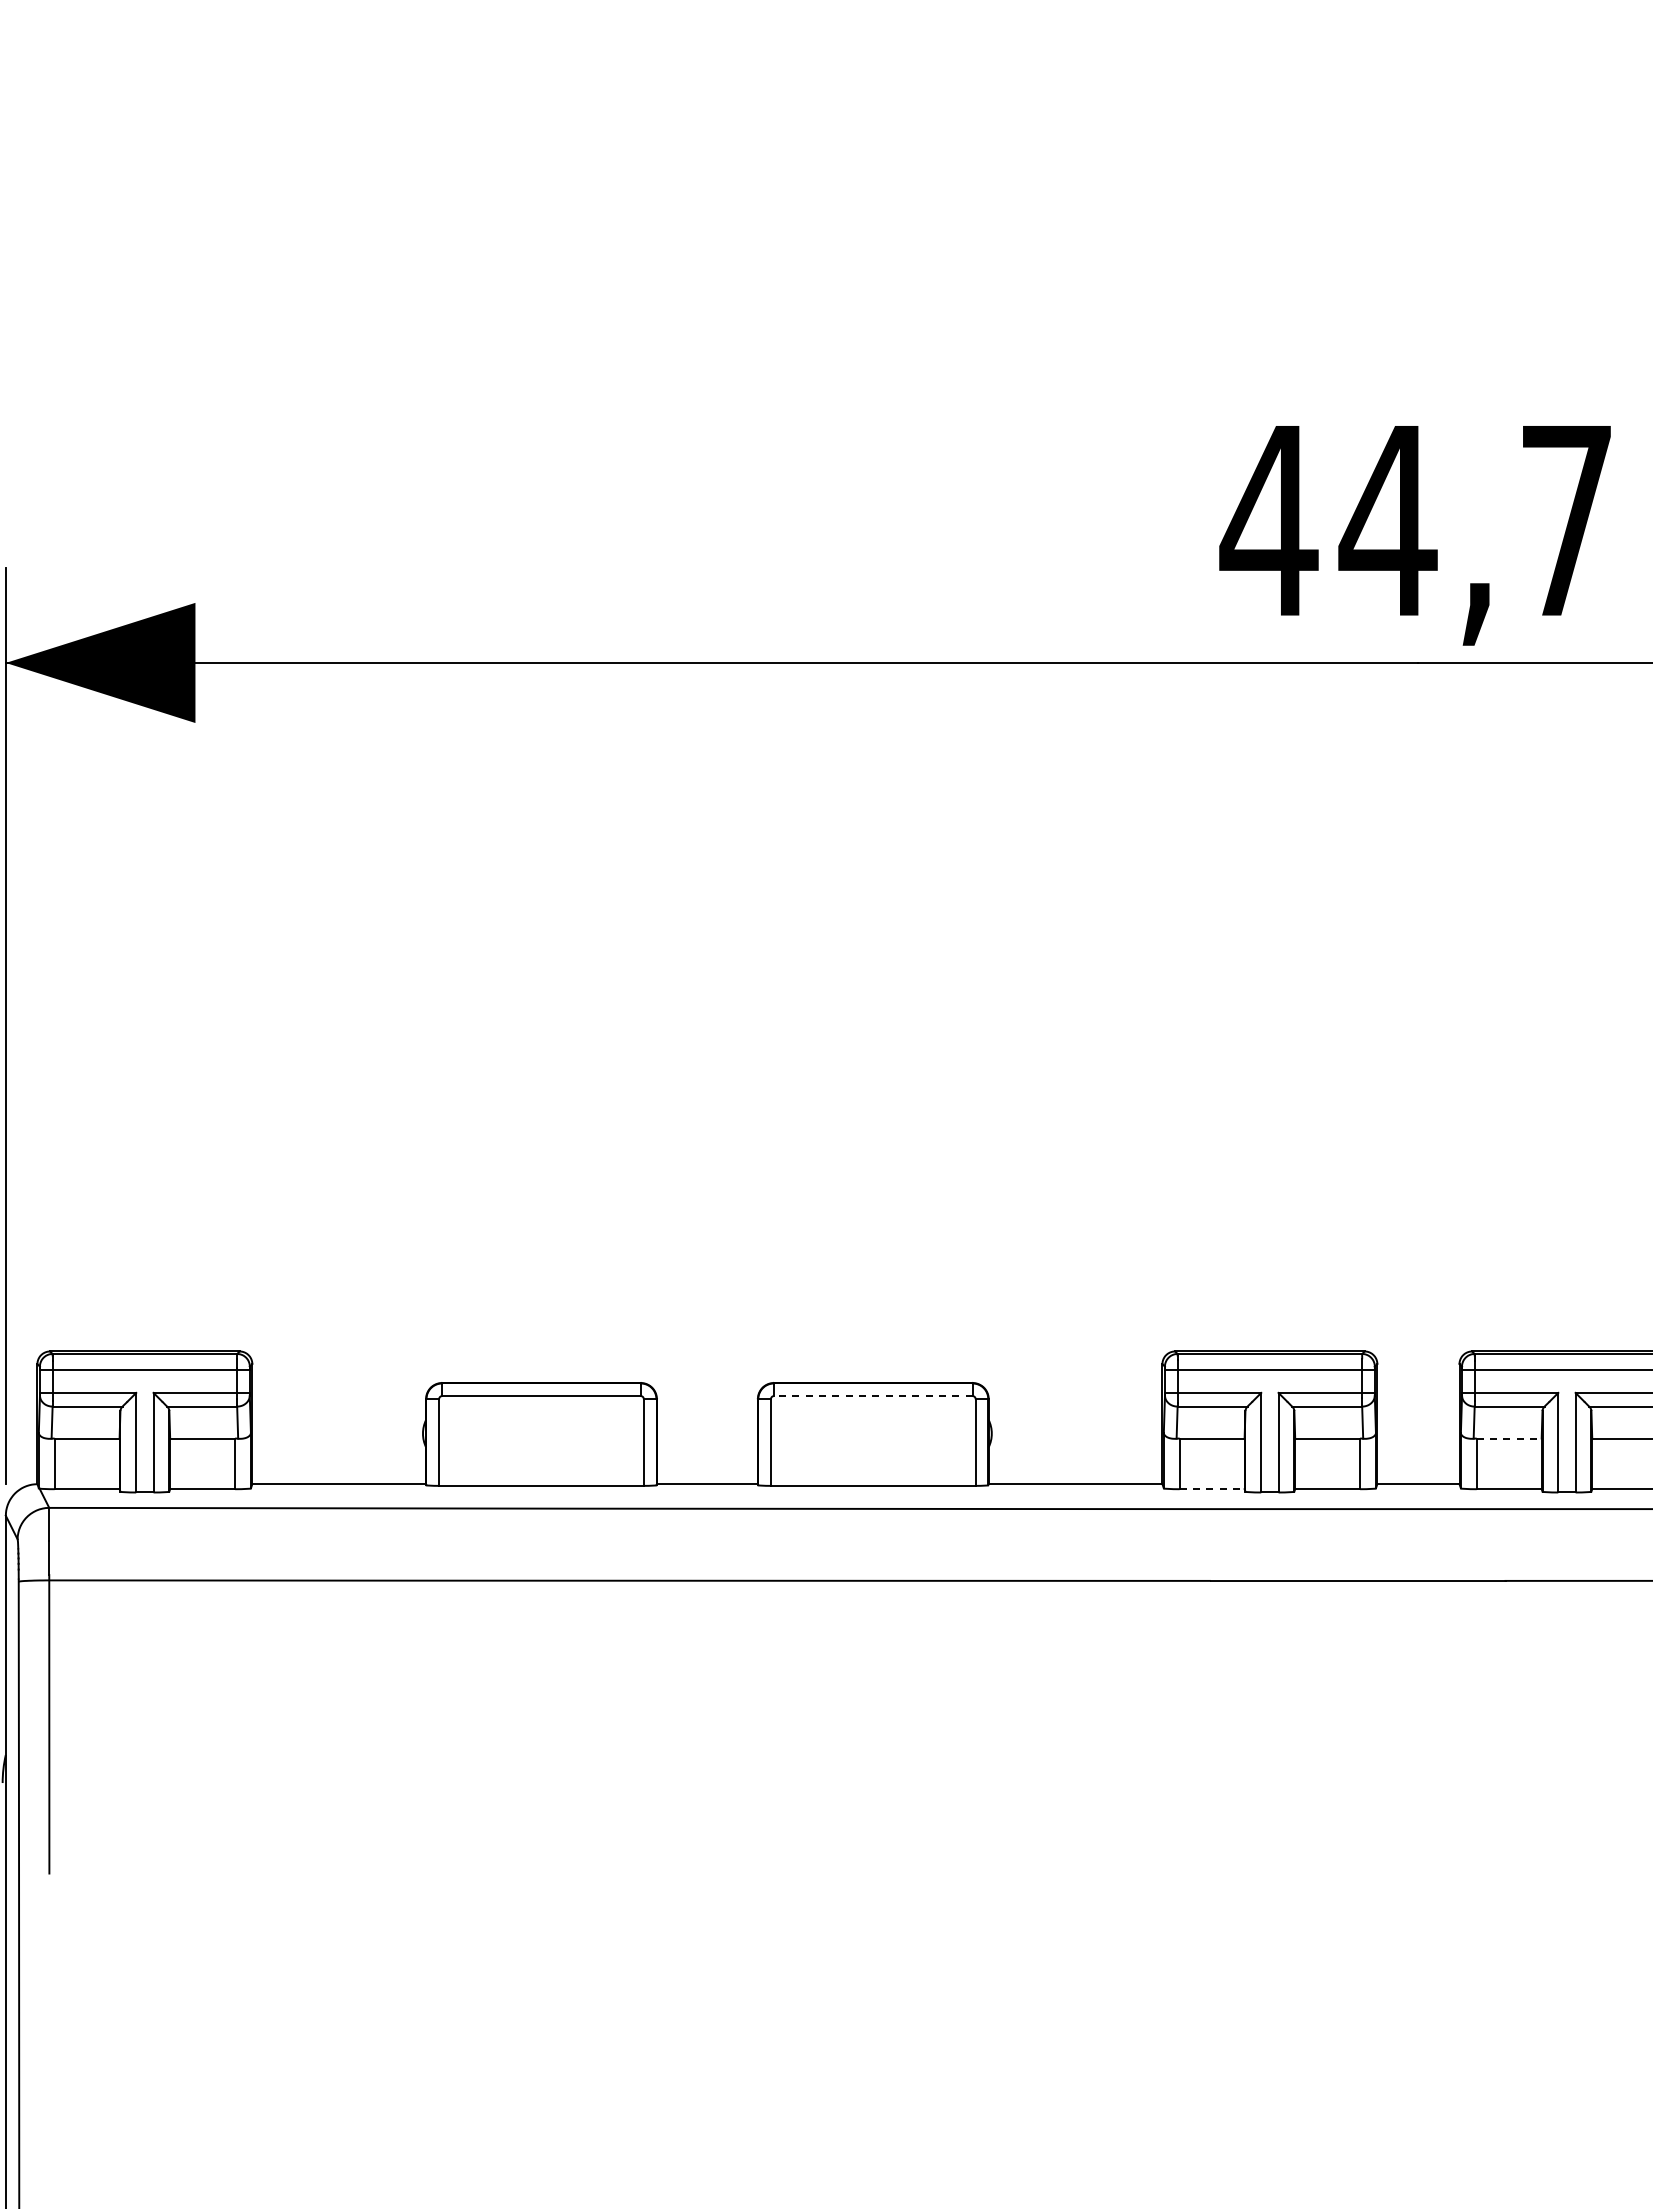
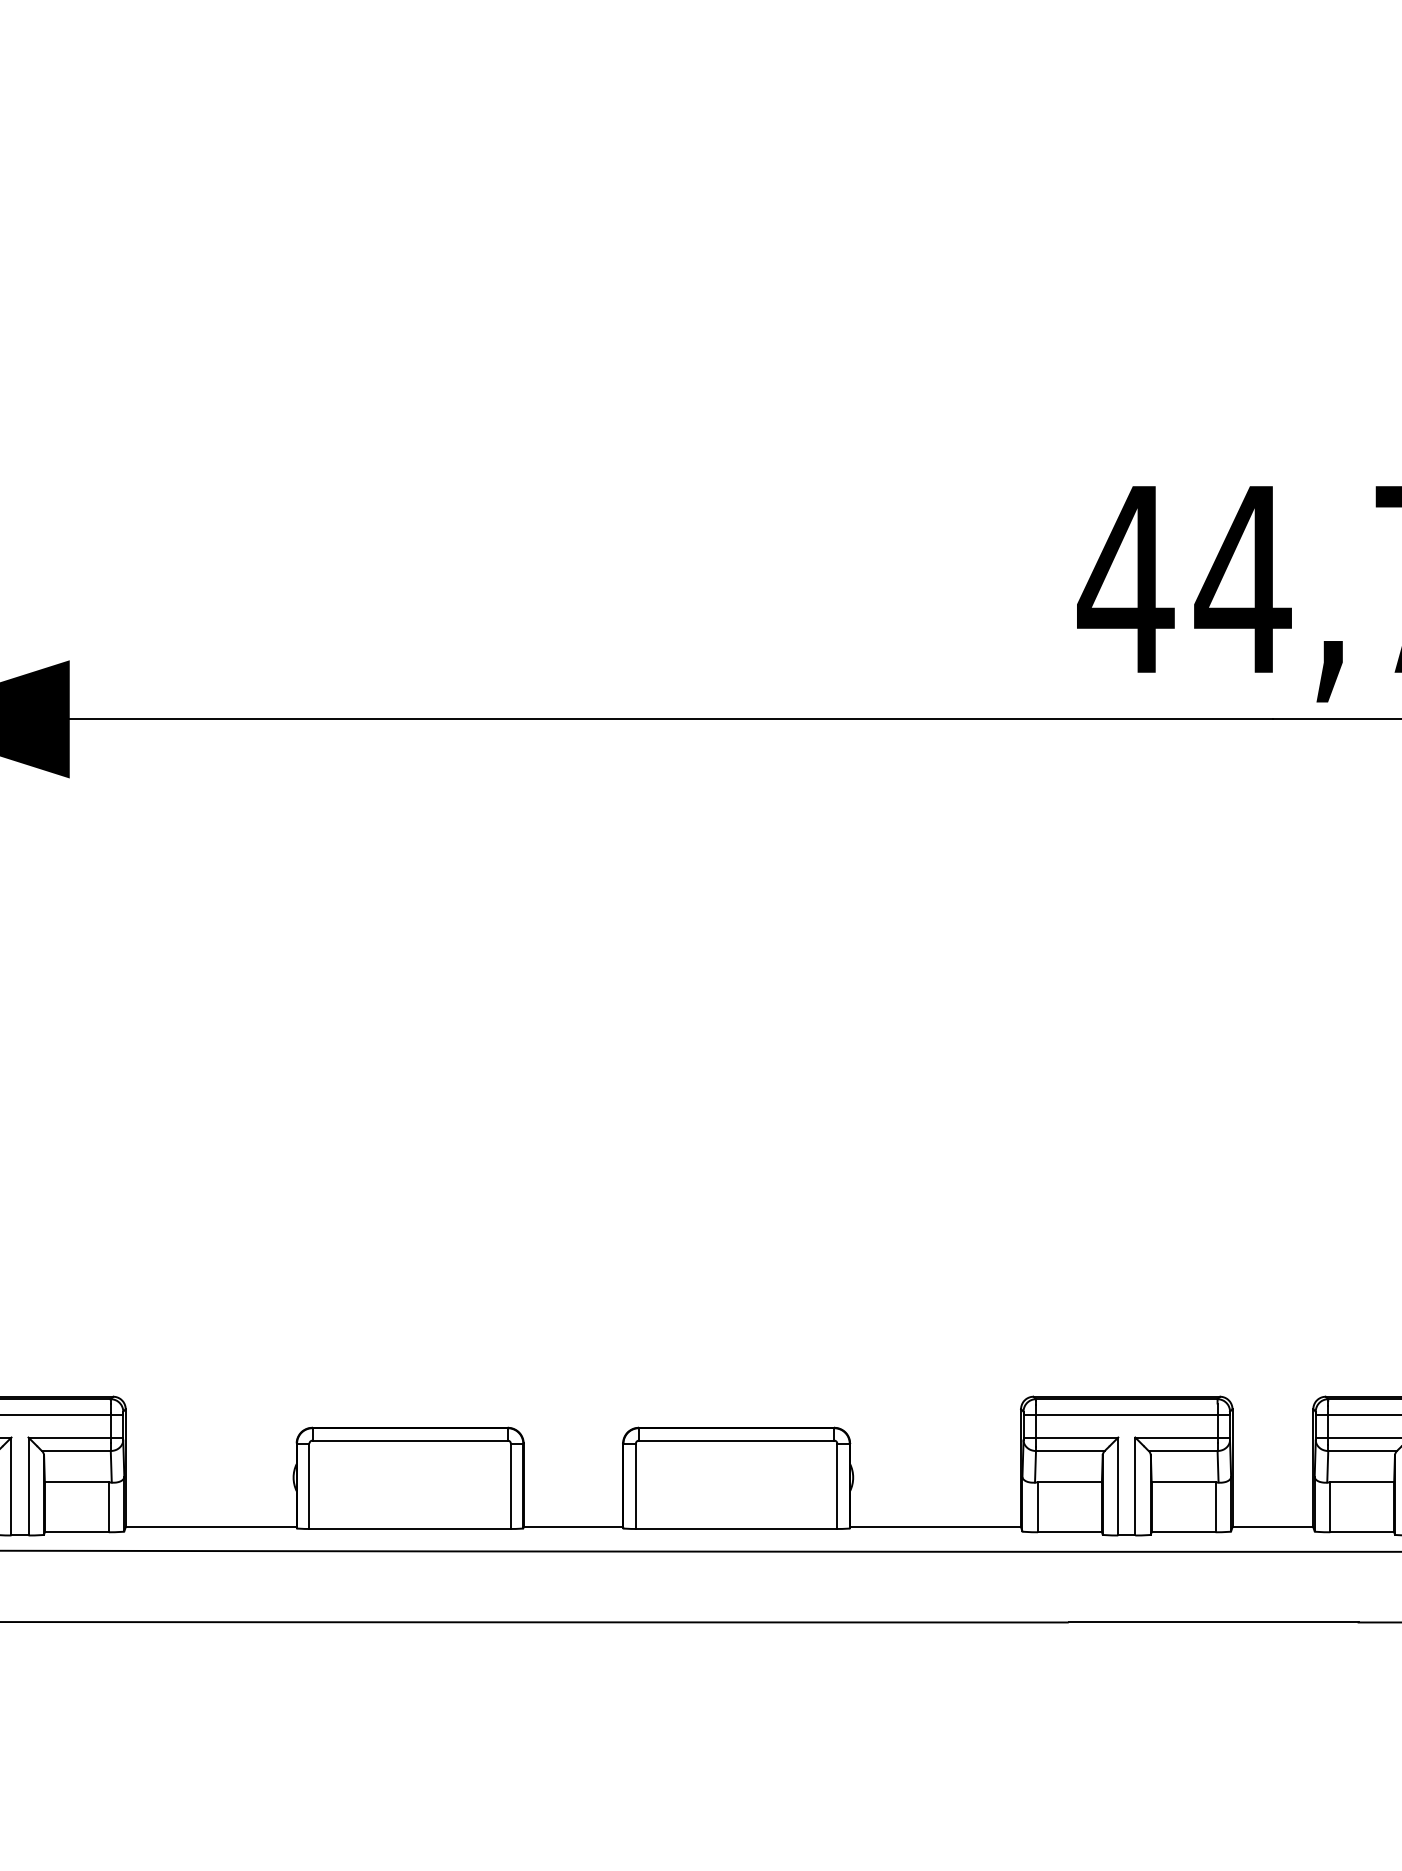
line: (872, 1396) -> (735, 1441), dashed -> solid
line: (1509, 1438) -> (1362, 1482), dashed -> solid
line: (1212, 1489) -> (1070, 1532), dashed -> solid

